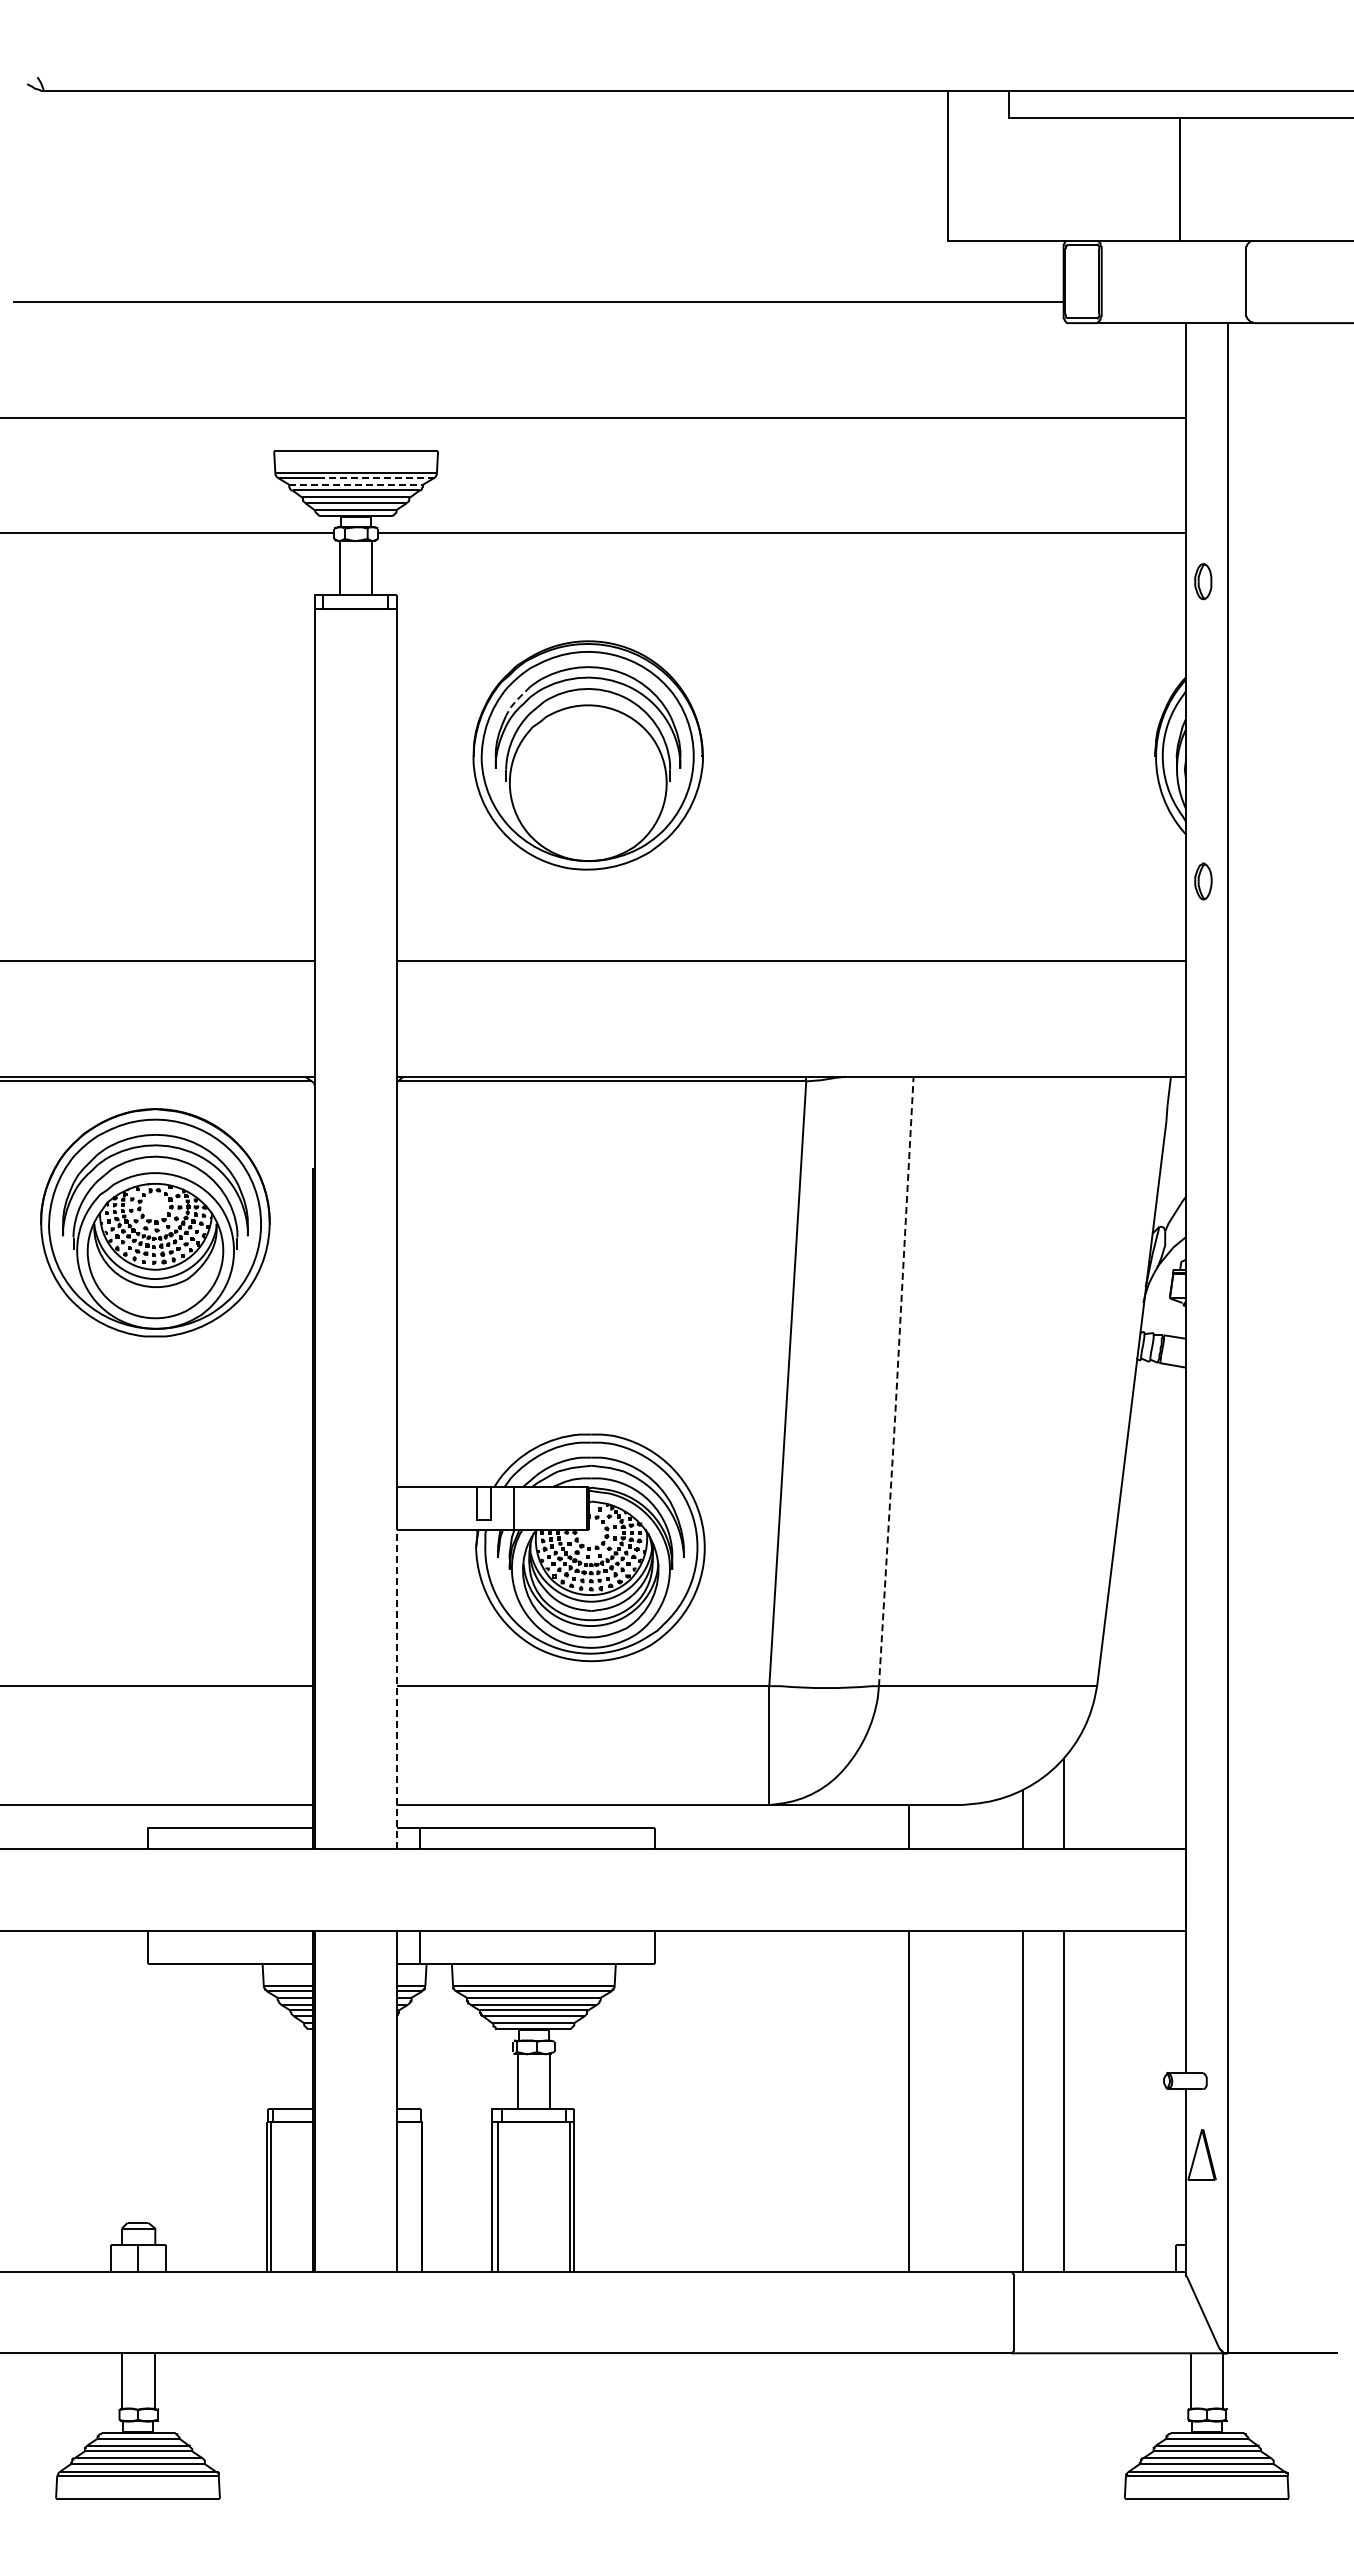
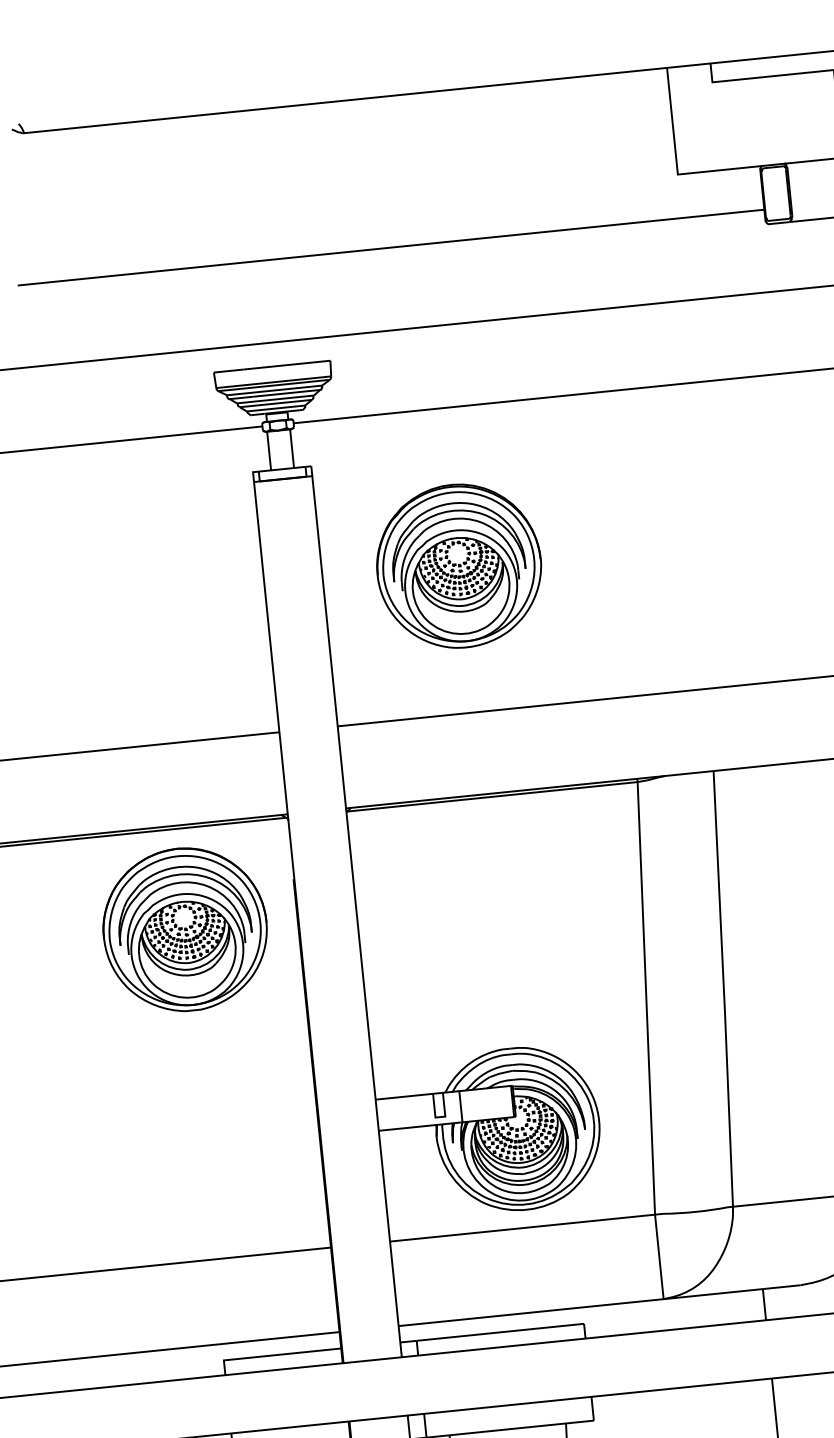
line: (376, 477) -> (288, 383), dashed -> solid
line: (356, 484) -> (274, 390), dashed -> solid
line: (516, 700) -> (404, 532), dashed -> solid
part: (587, 783) -> (460, 586), added
line: (897, 1382) -> (724, 989), dashed -> solid
line: (396, 1689) -> (390, 1243), dashed -> solid

